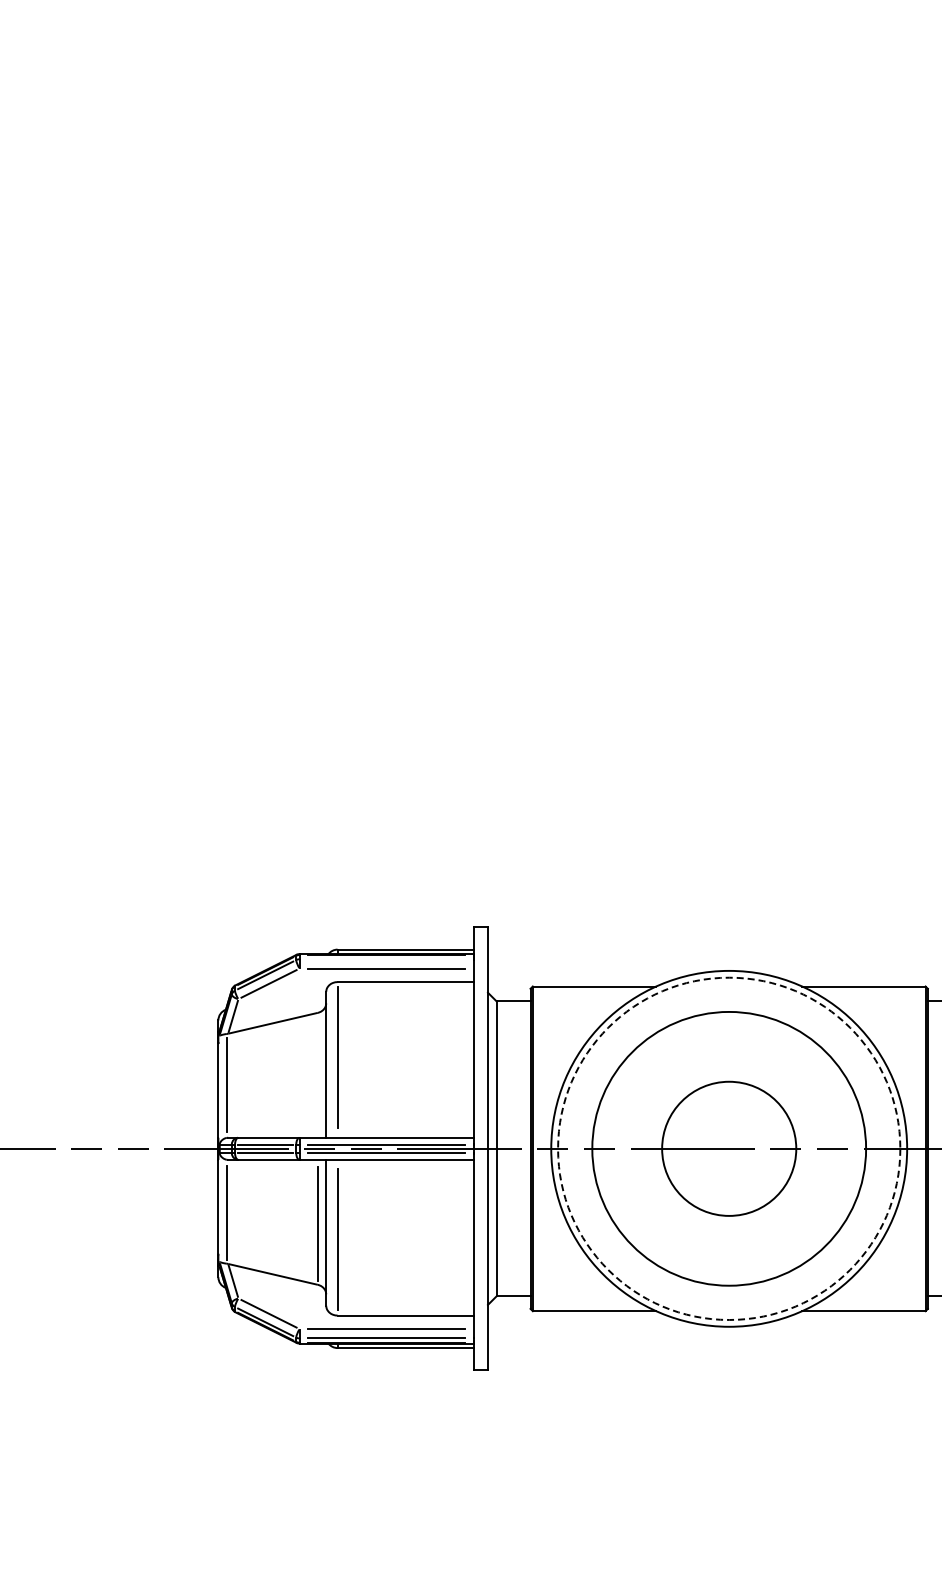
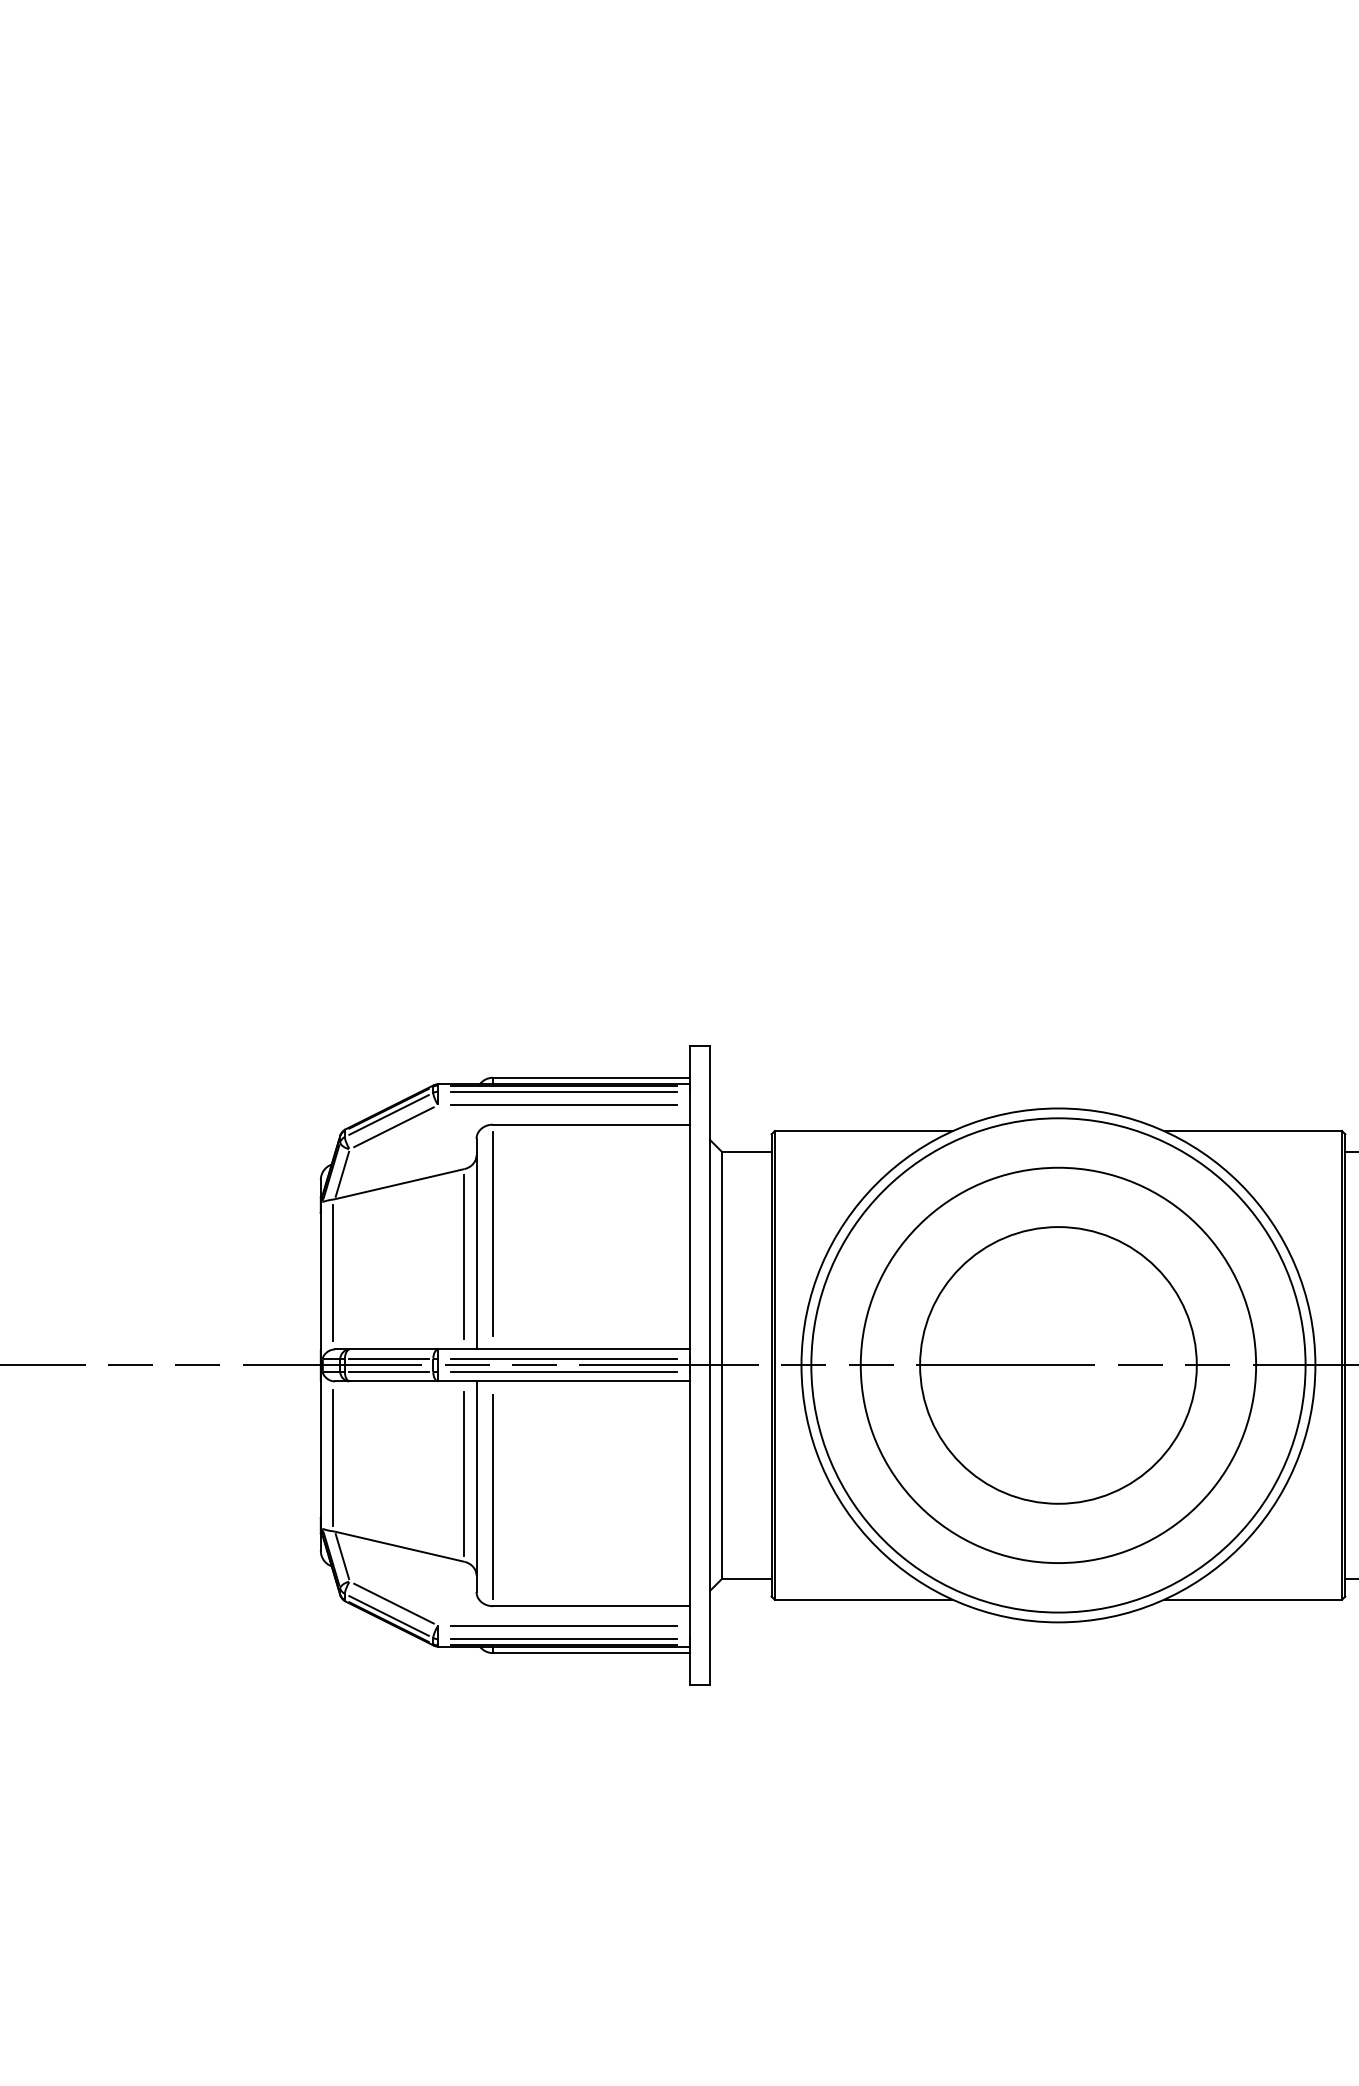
line: (386, 959) -> (563, 1092), added
line: (317, 1073) -> (463, 1256), added
circle: (729, 1148) -> (1058, 1364), dashed -> solid
circle: (729, 1148) -> (1058, 1364), size x1.43

